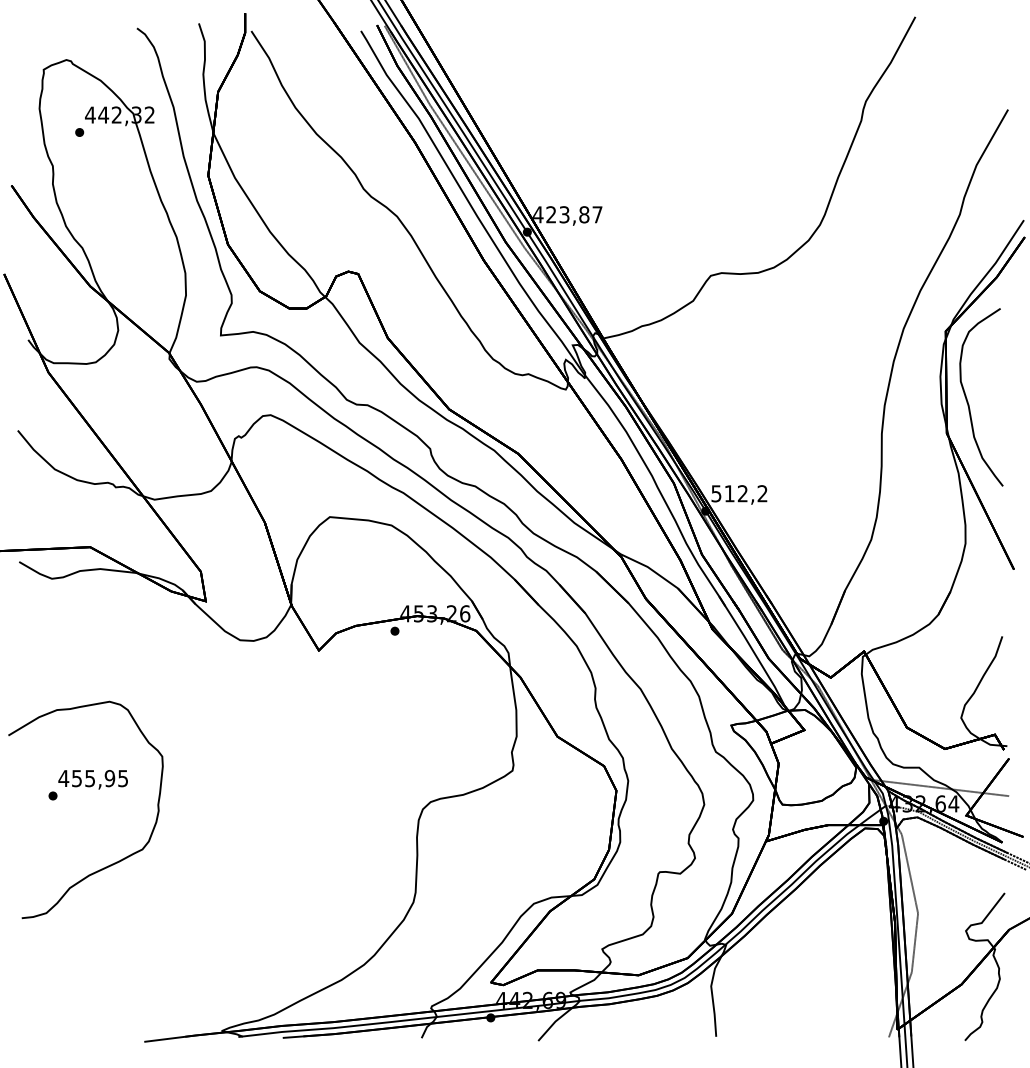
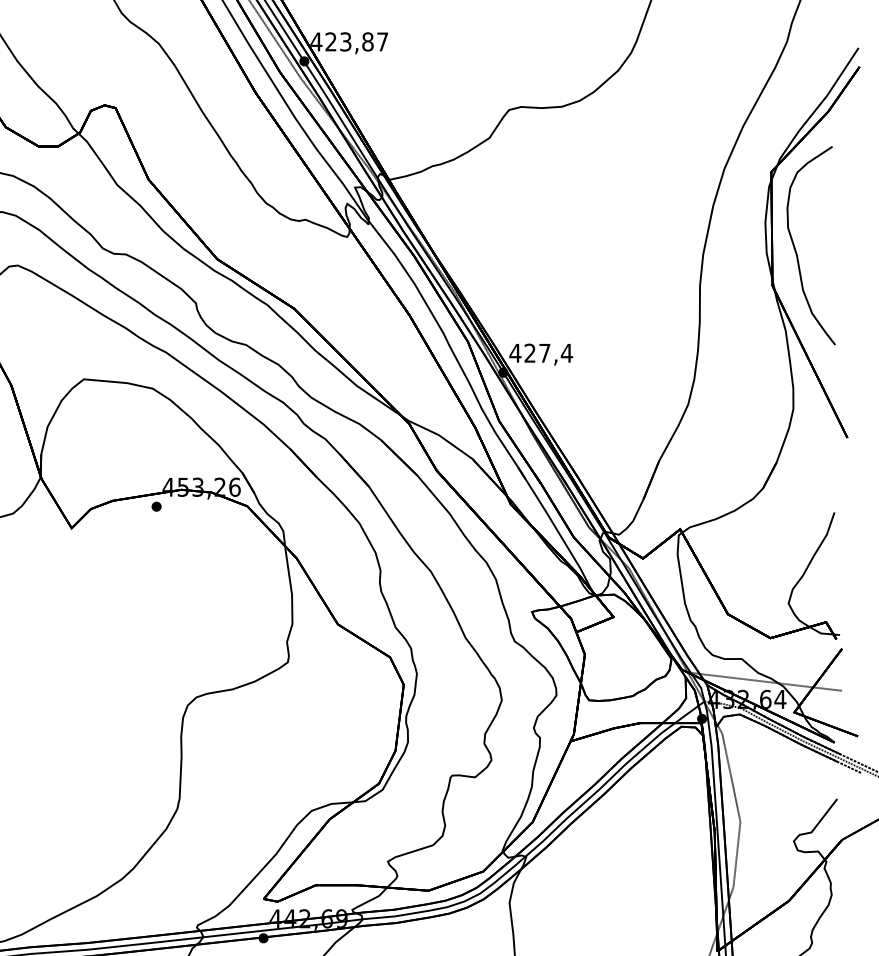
text: (739, 493) -> (541, 352), 512,2 -> 427,4

